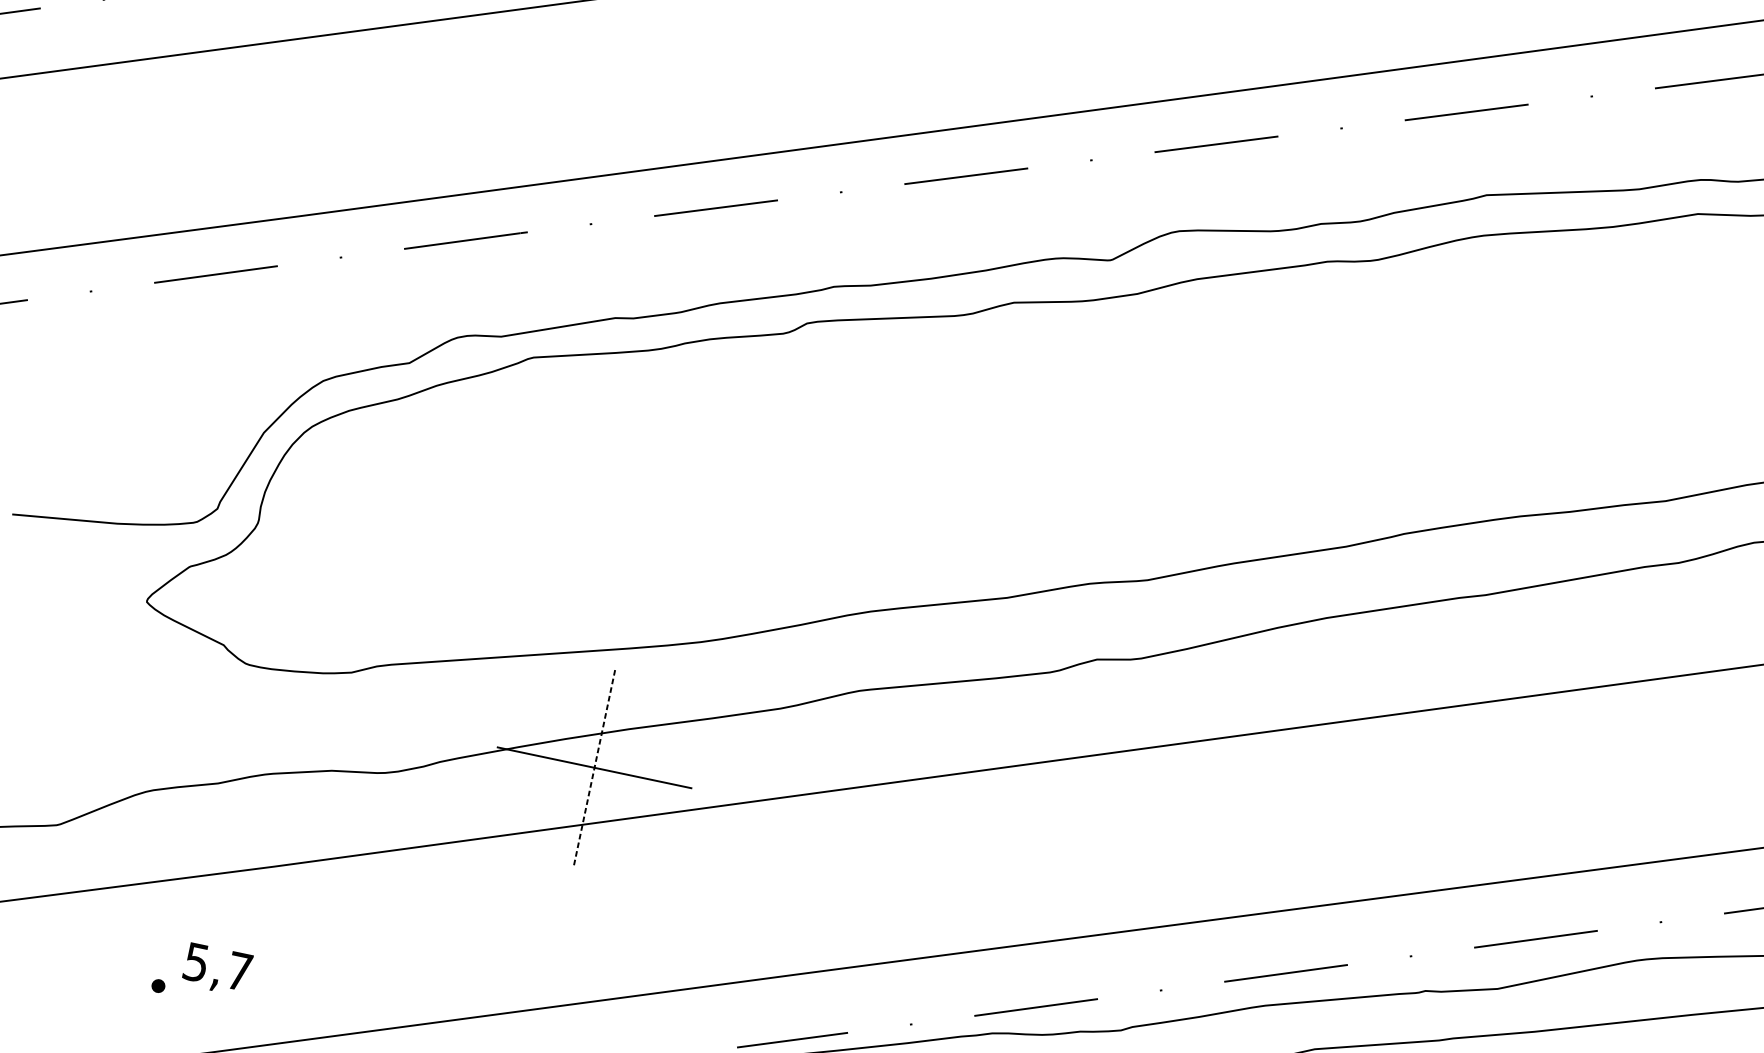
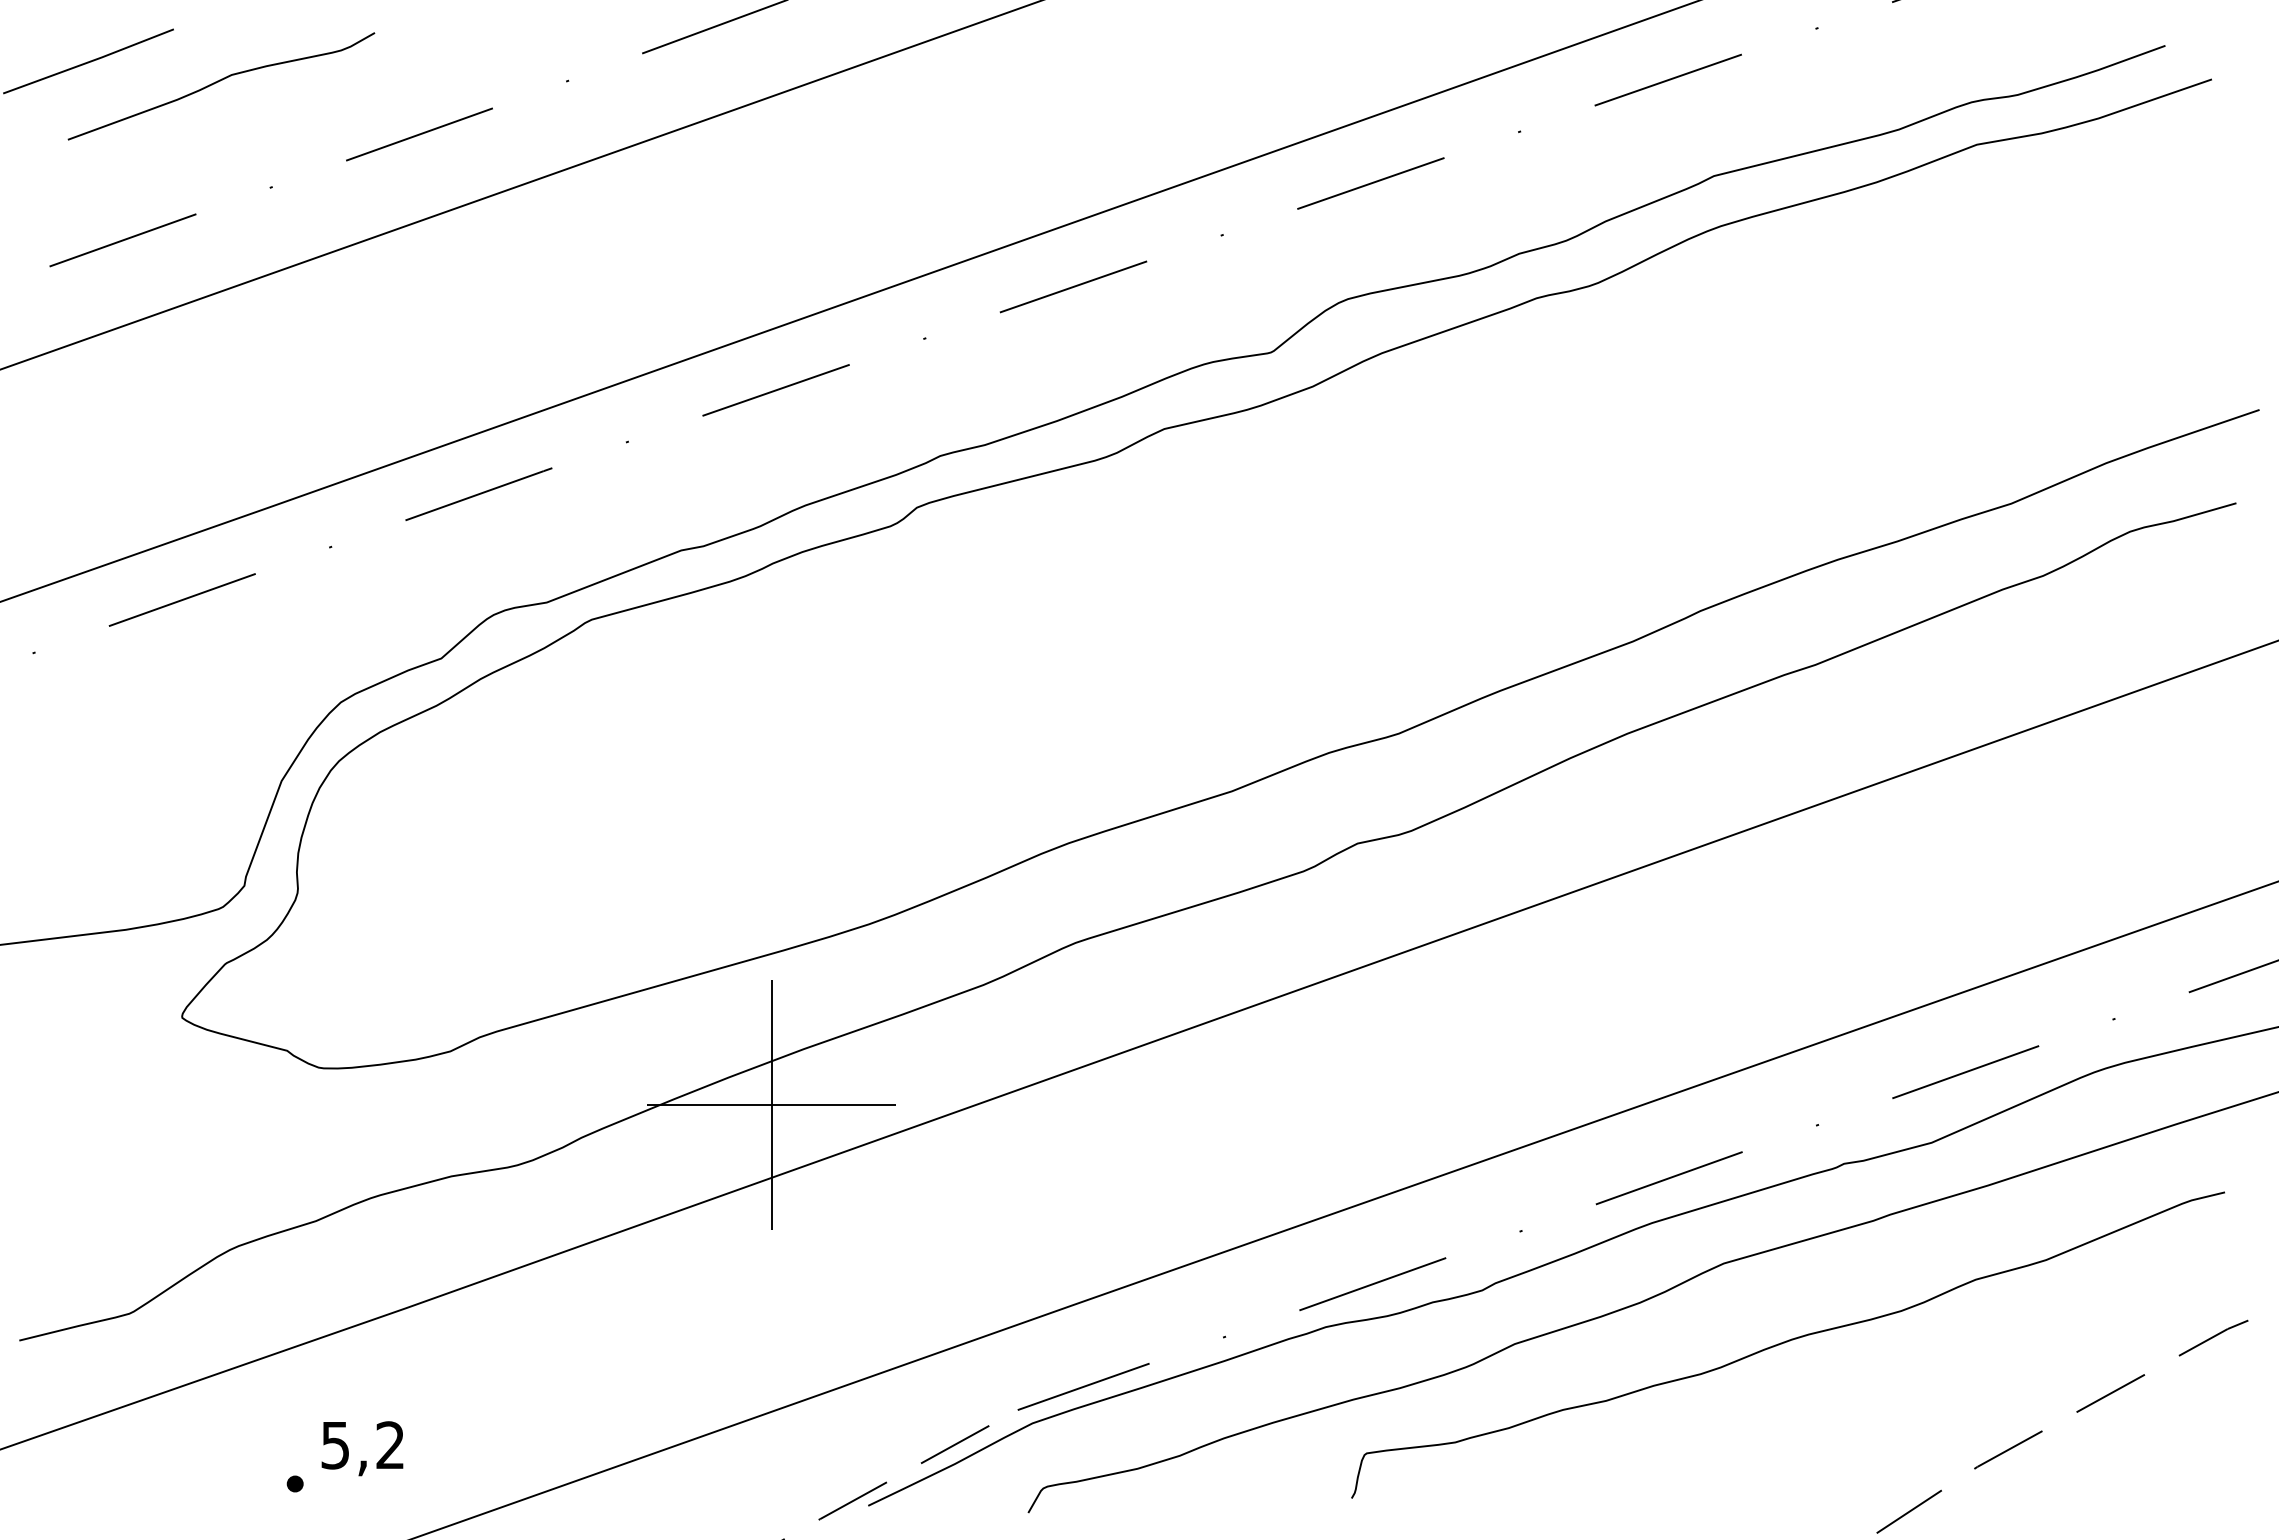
line: (594, 768) -> (771, 1105), dashed -> solid
text: (239, 970) -> (390, 1444), 5,7 -> 5,2

